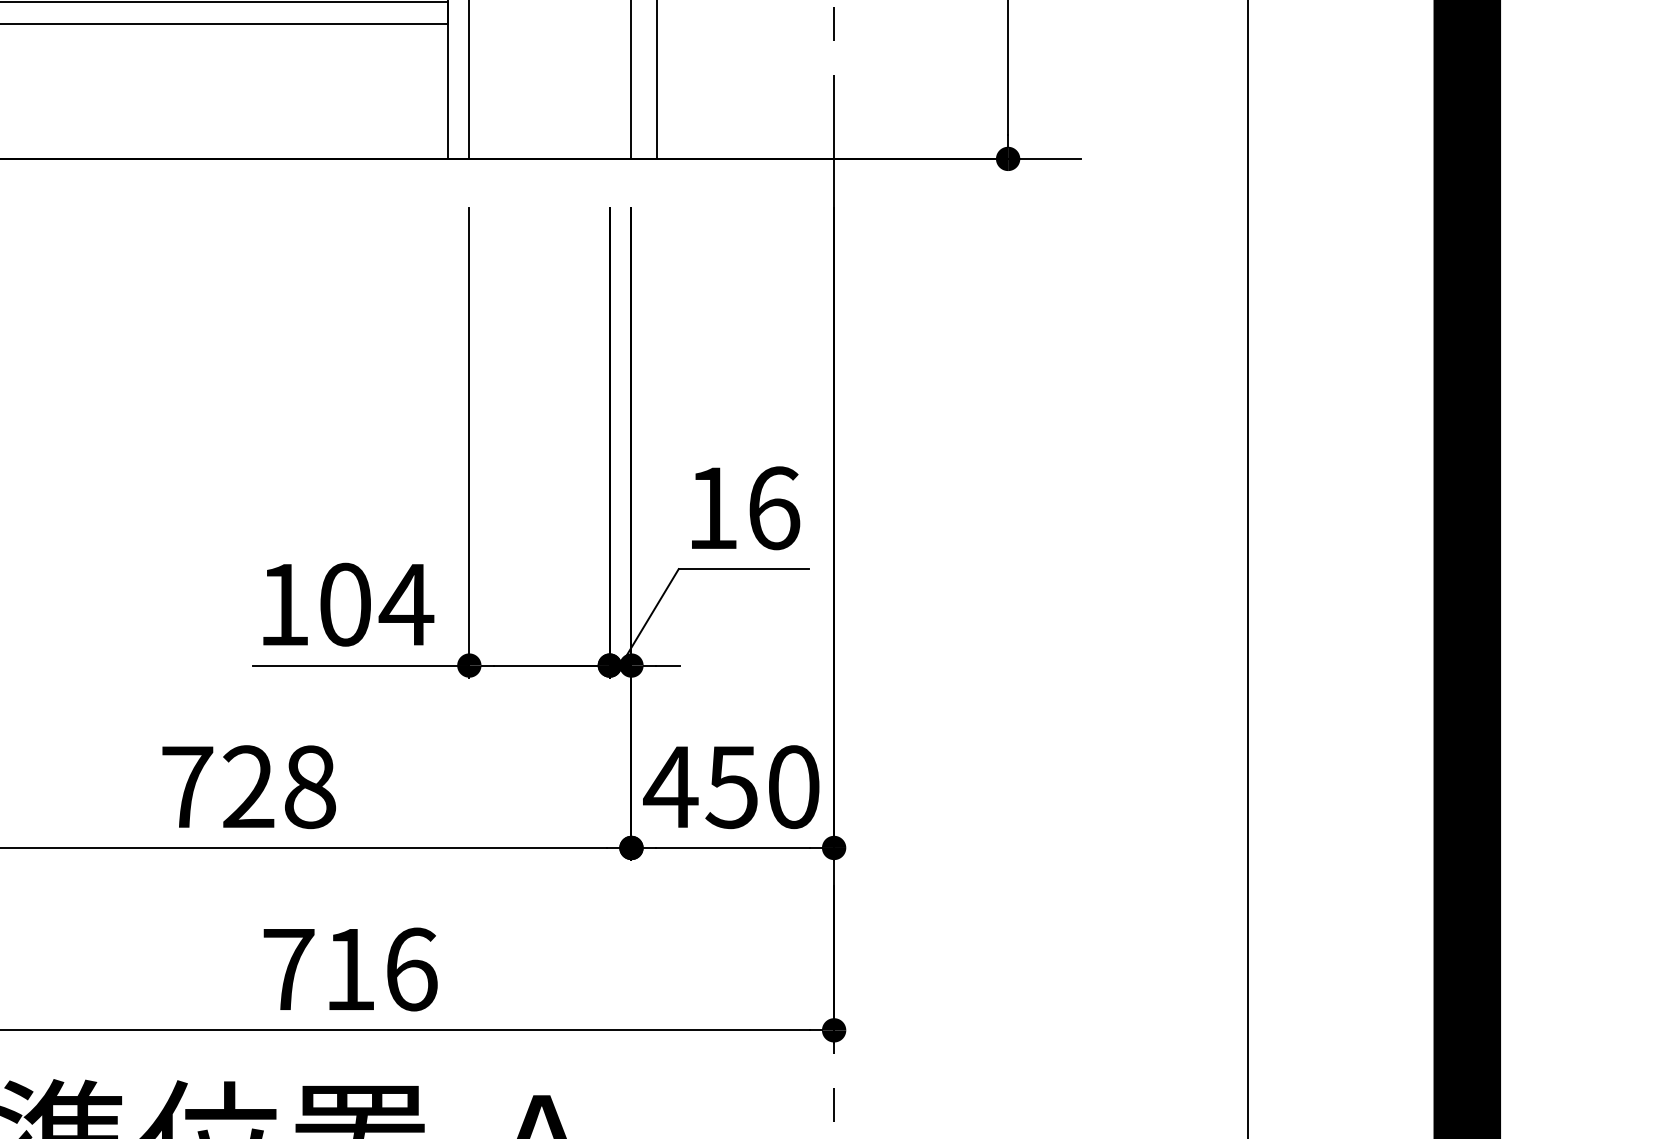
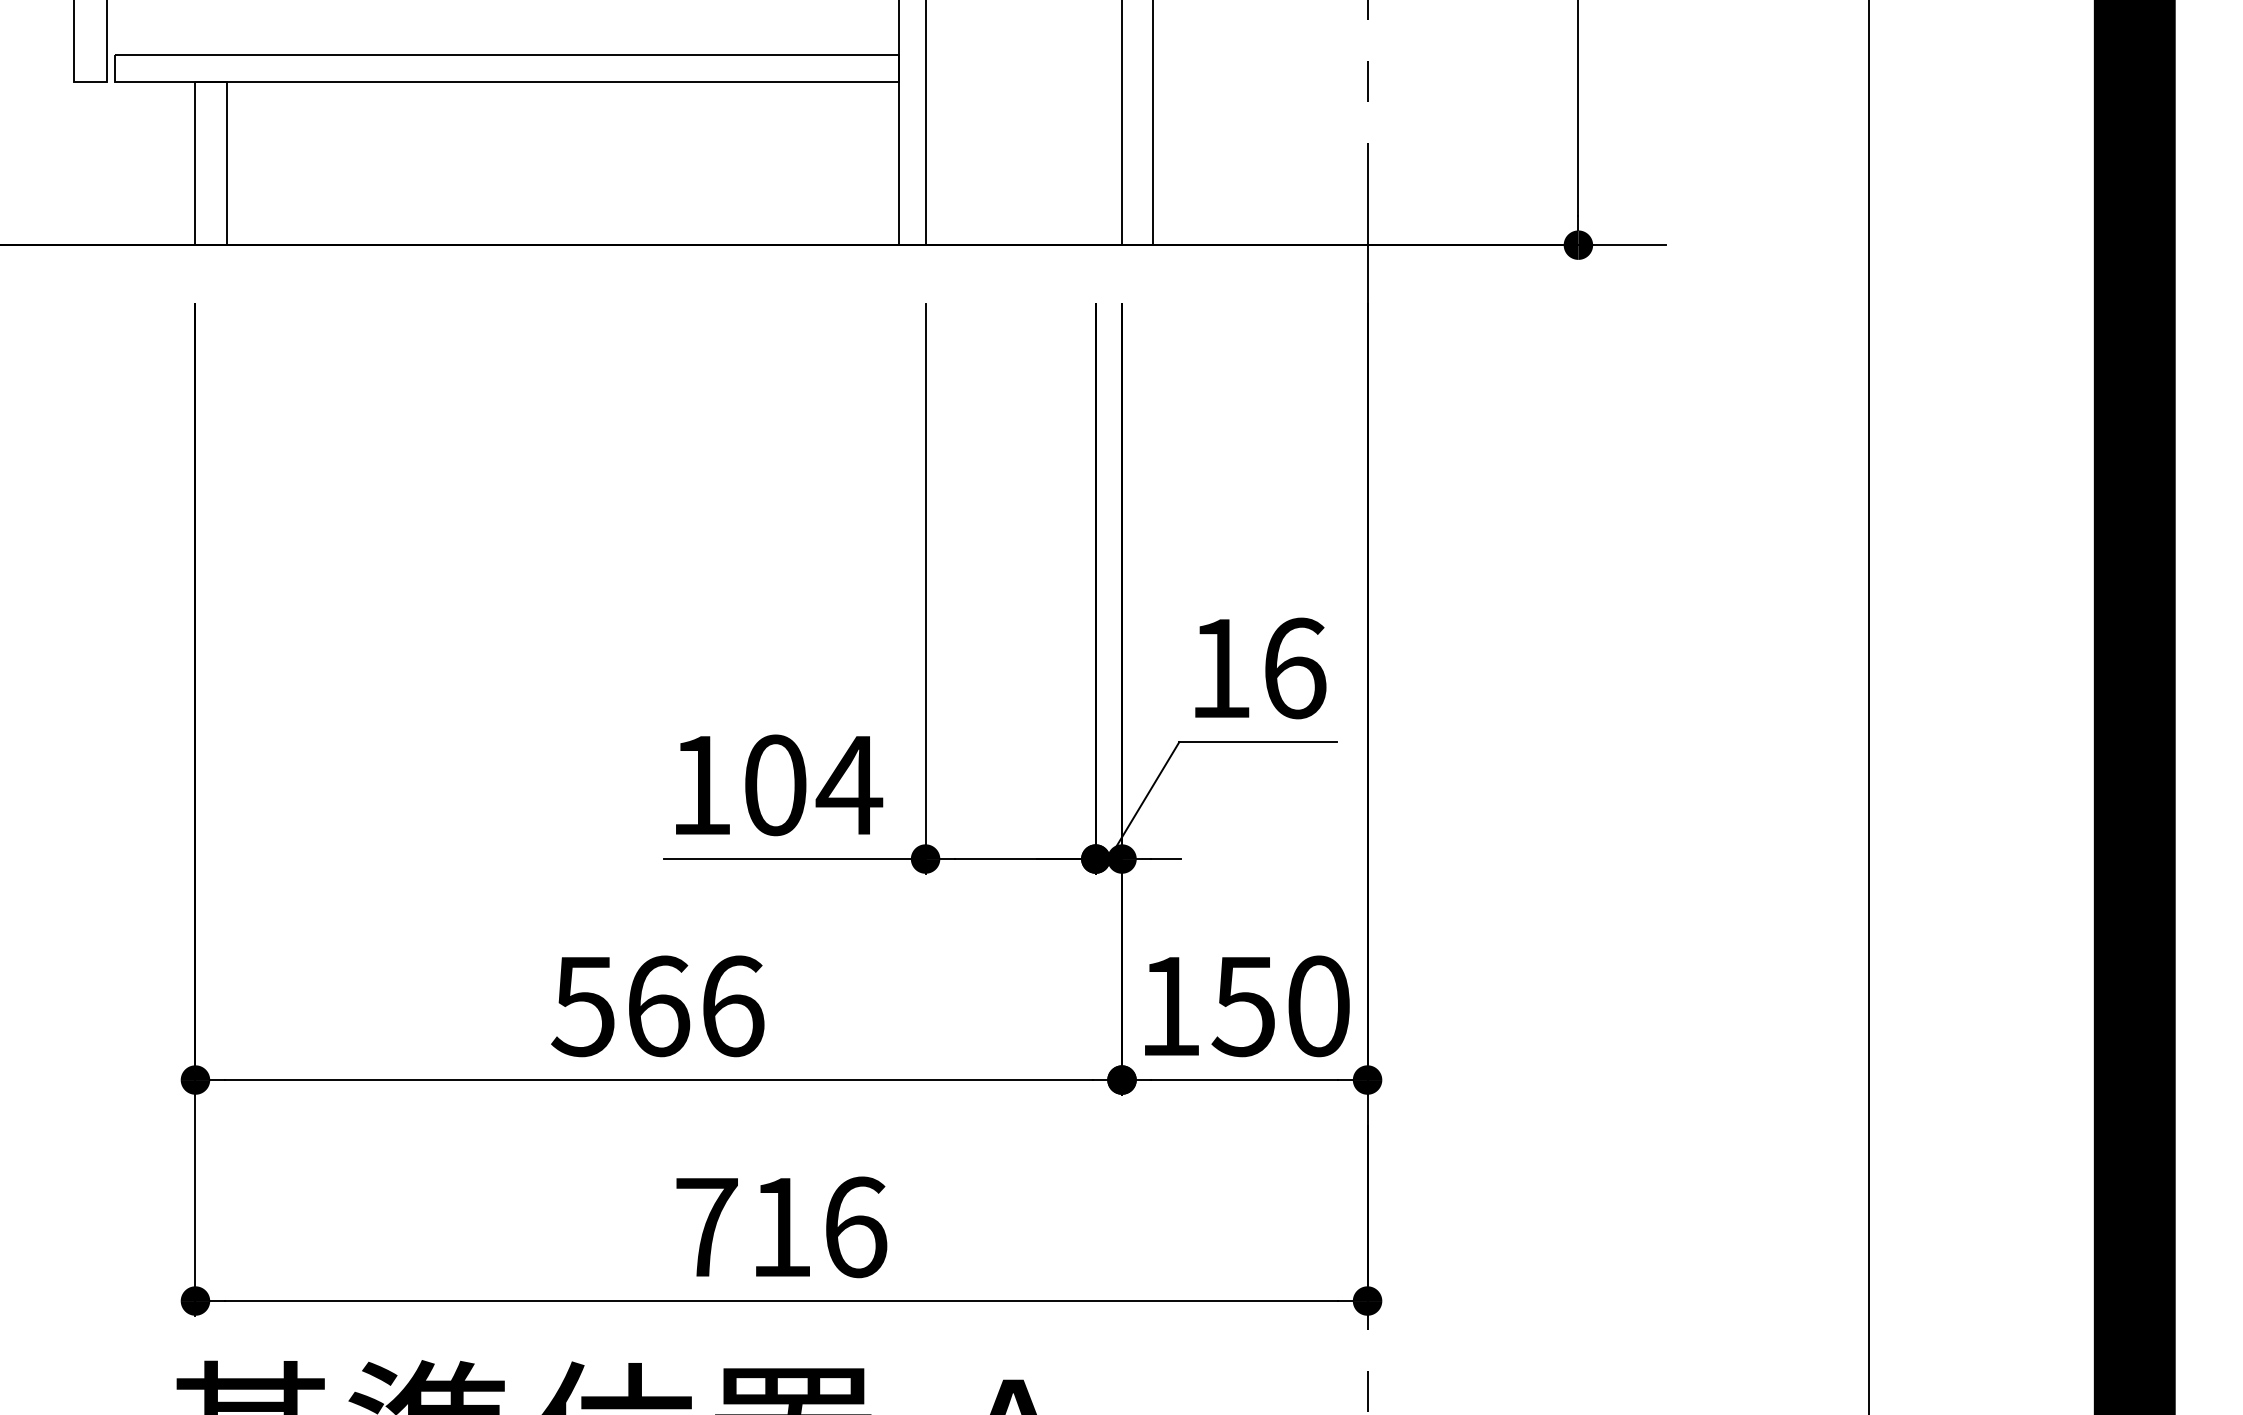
text: (248, 787) -> (657, 1006), 728 -> 566
text: (670, 787) -> (1169, 1006), 450 -> 150

